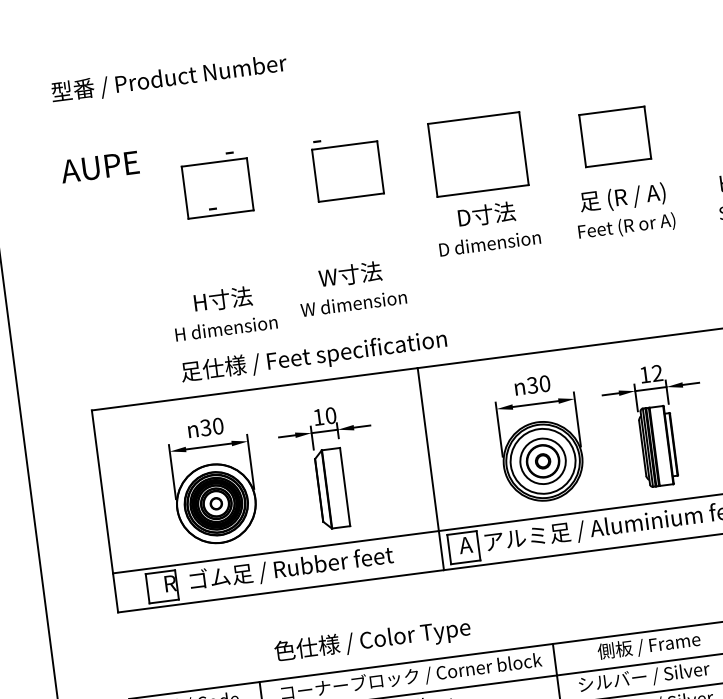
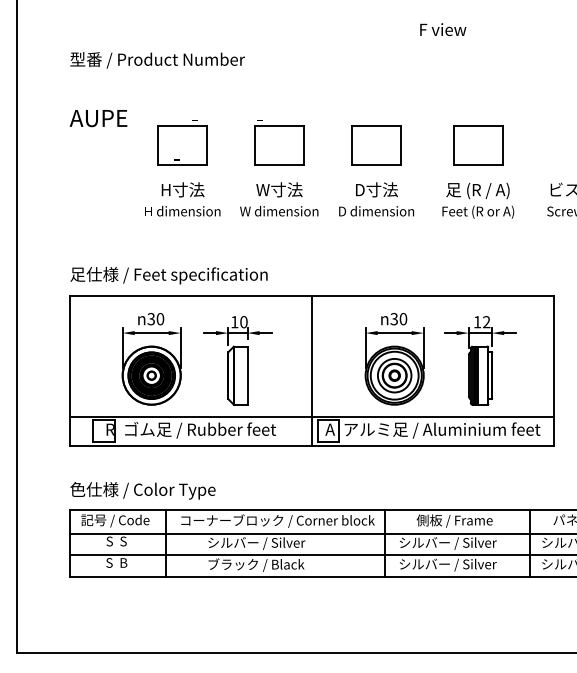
part: (478, 154) -> (376, 145), size x0.71
text: (352, 287) -> (279, 199), moved
text: (224, 312) -> (182, 199), moved
text: (313, 356) -> (168, 275), moved
text: (371, 640) -> (142, 490), moved

